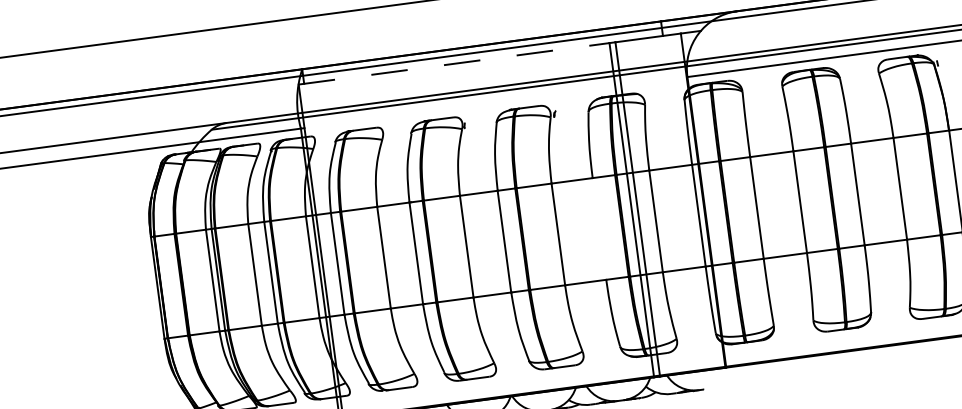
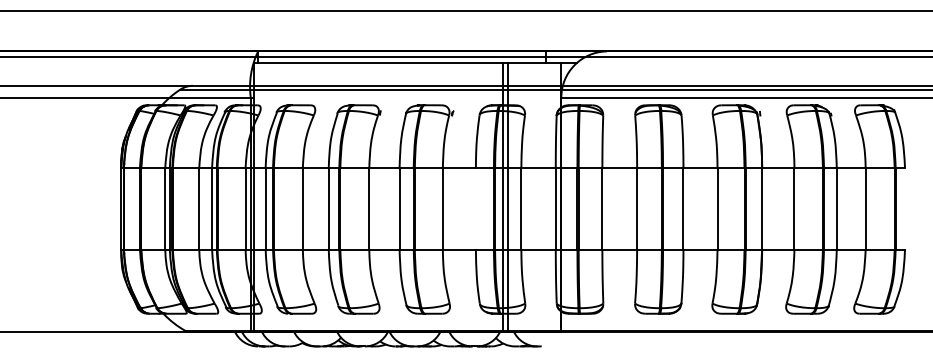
line: (454, 64) -> (378, 63), dashed -> solid

